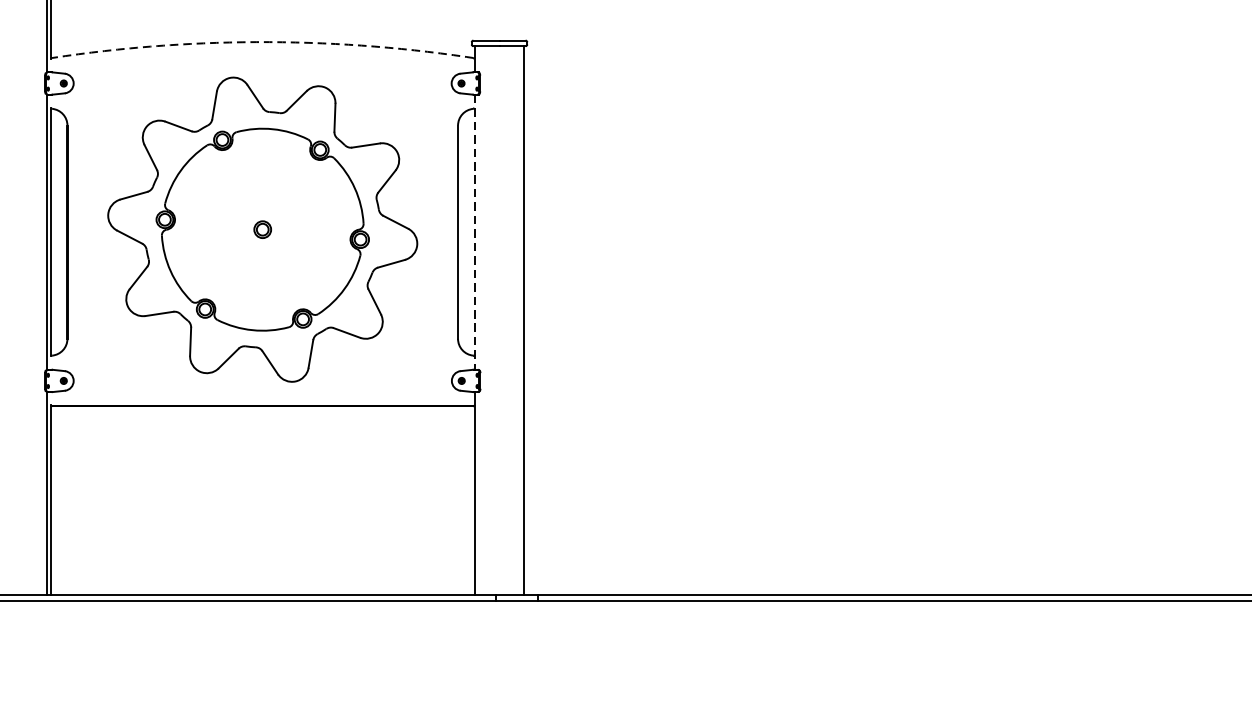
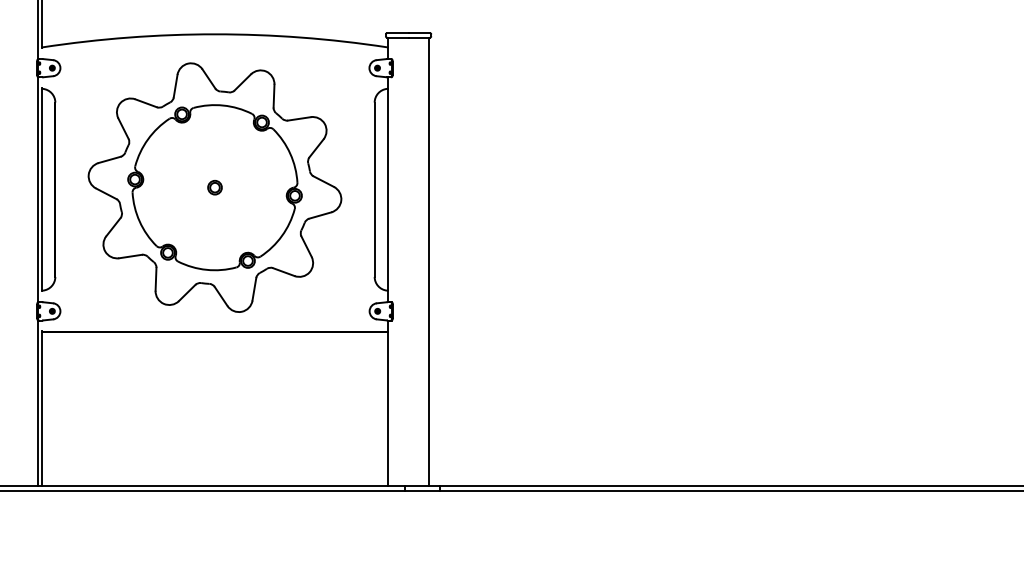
arc: (263, 42) -> (215, 34), dashed -> solid
line: (474, 233) -> (388, 190), dashed -> solid

